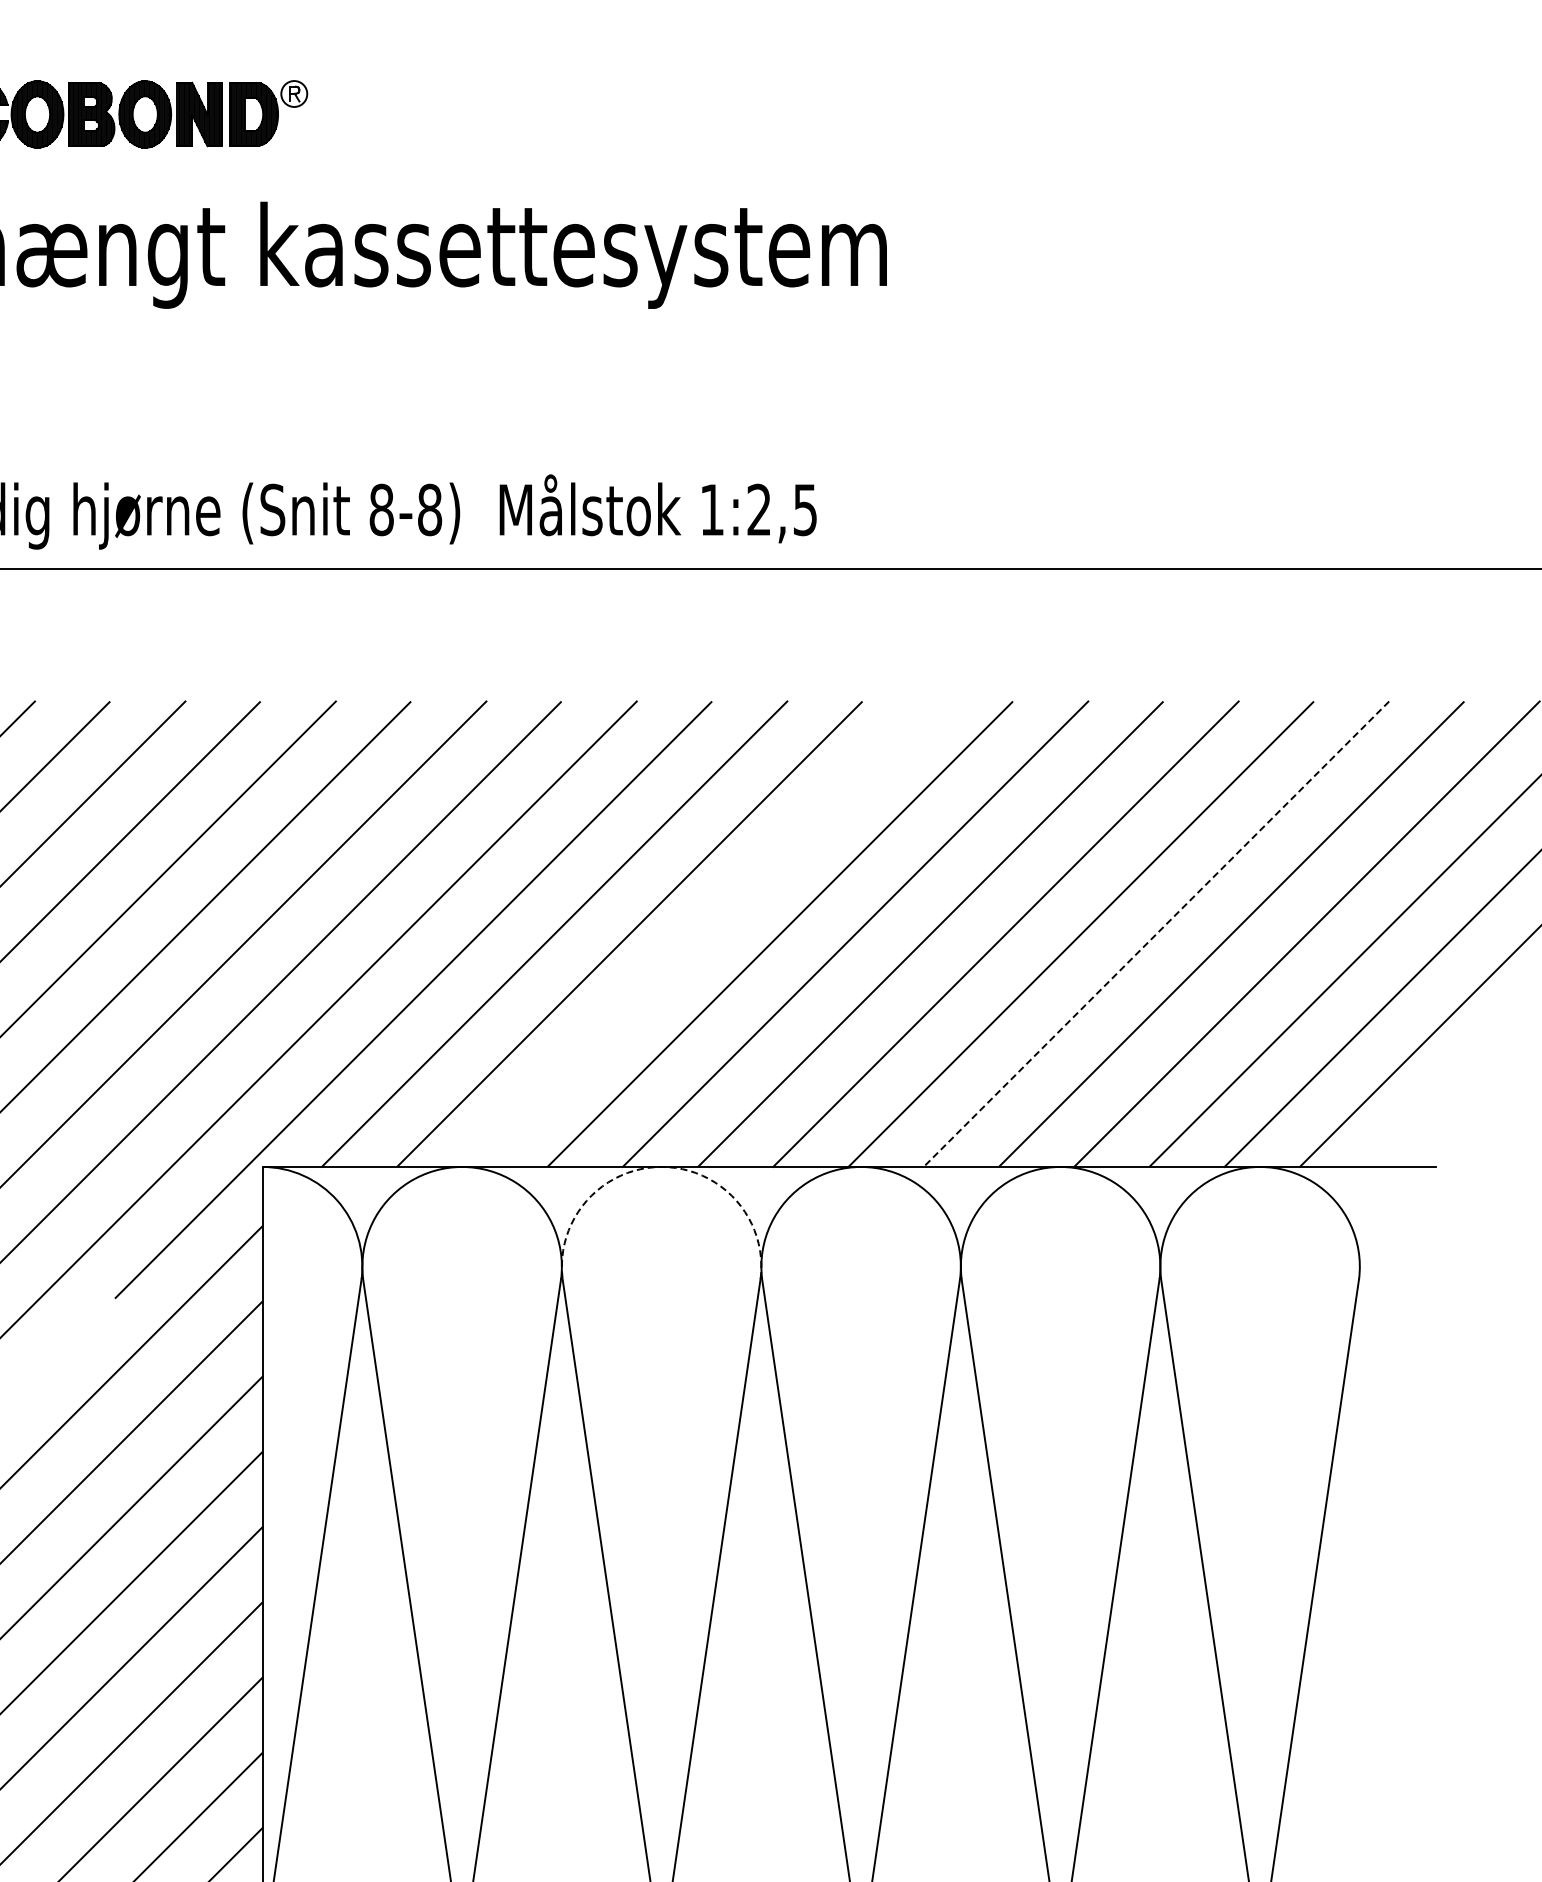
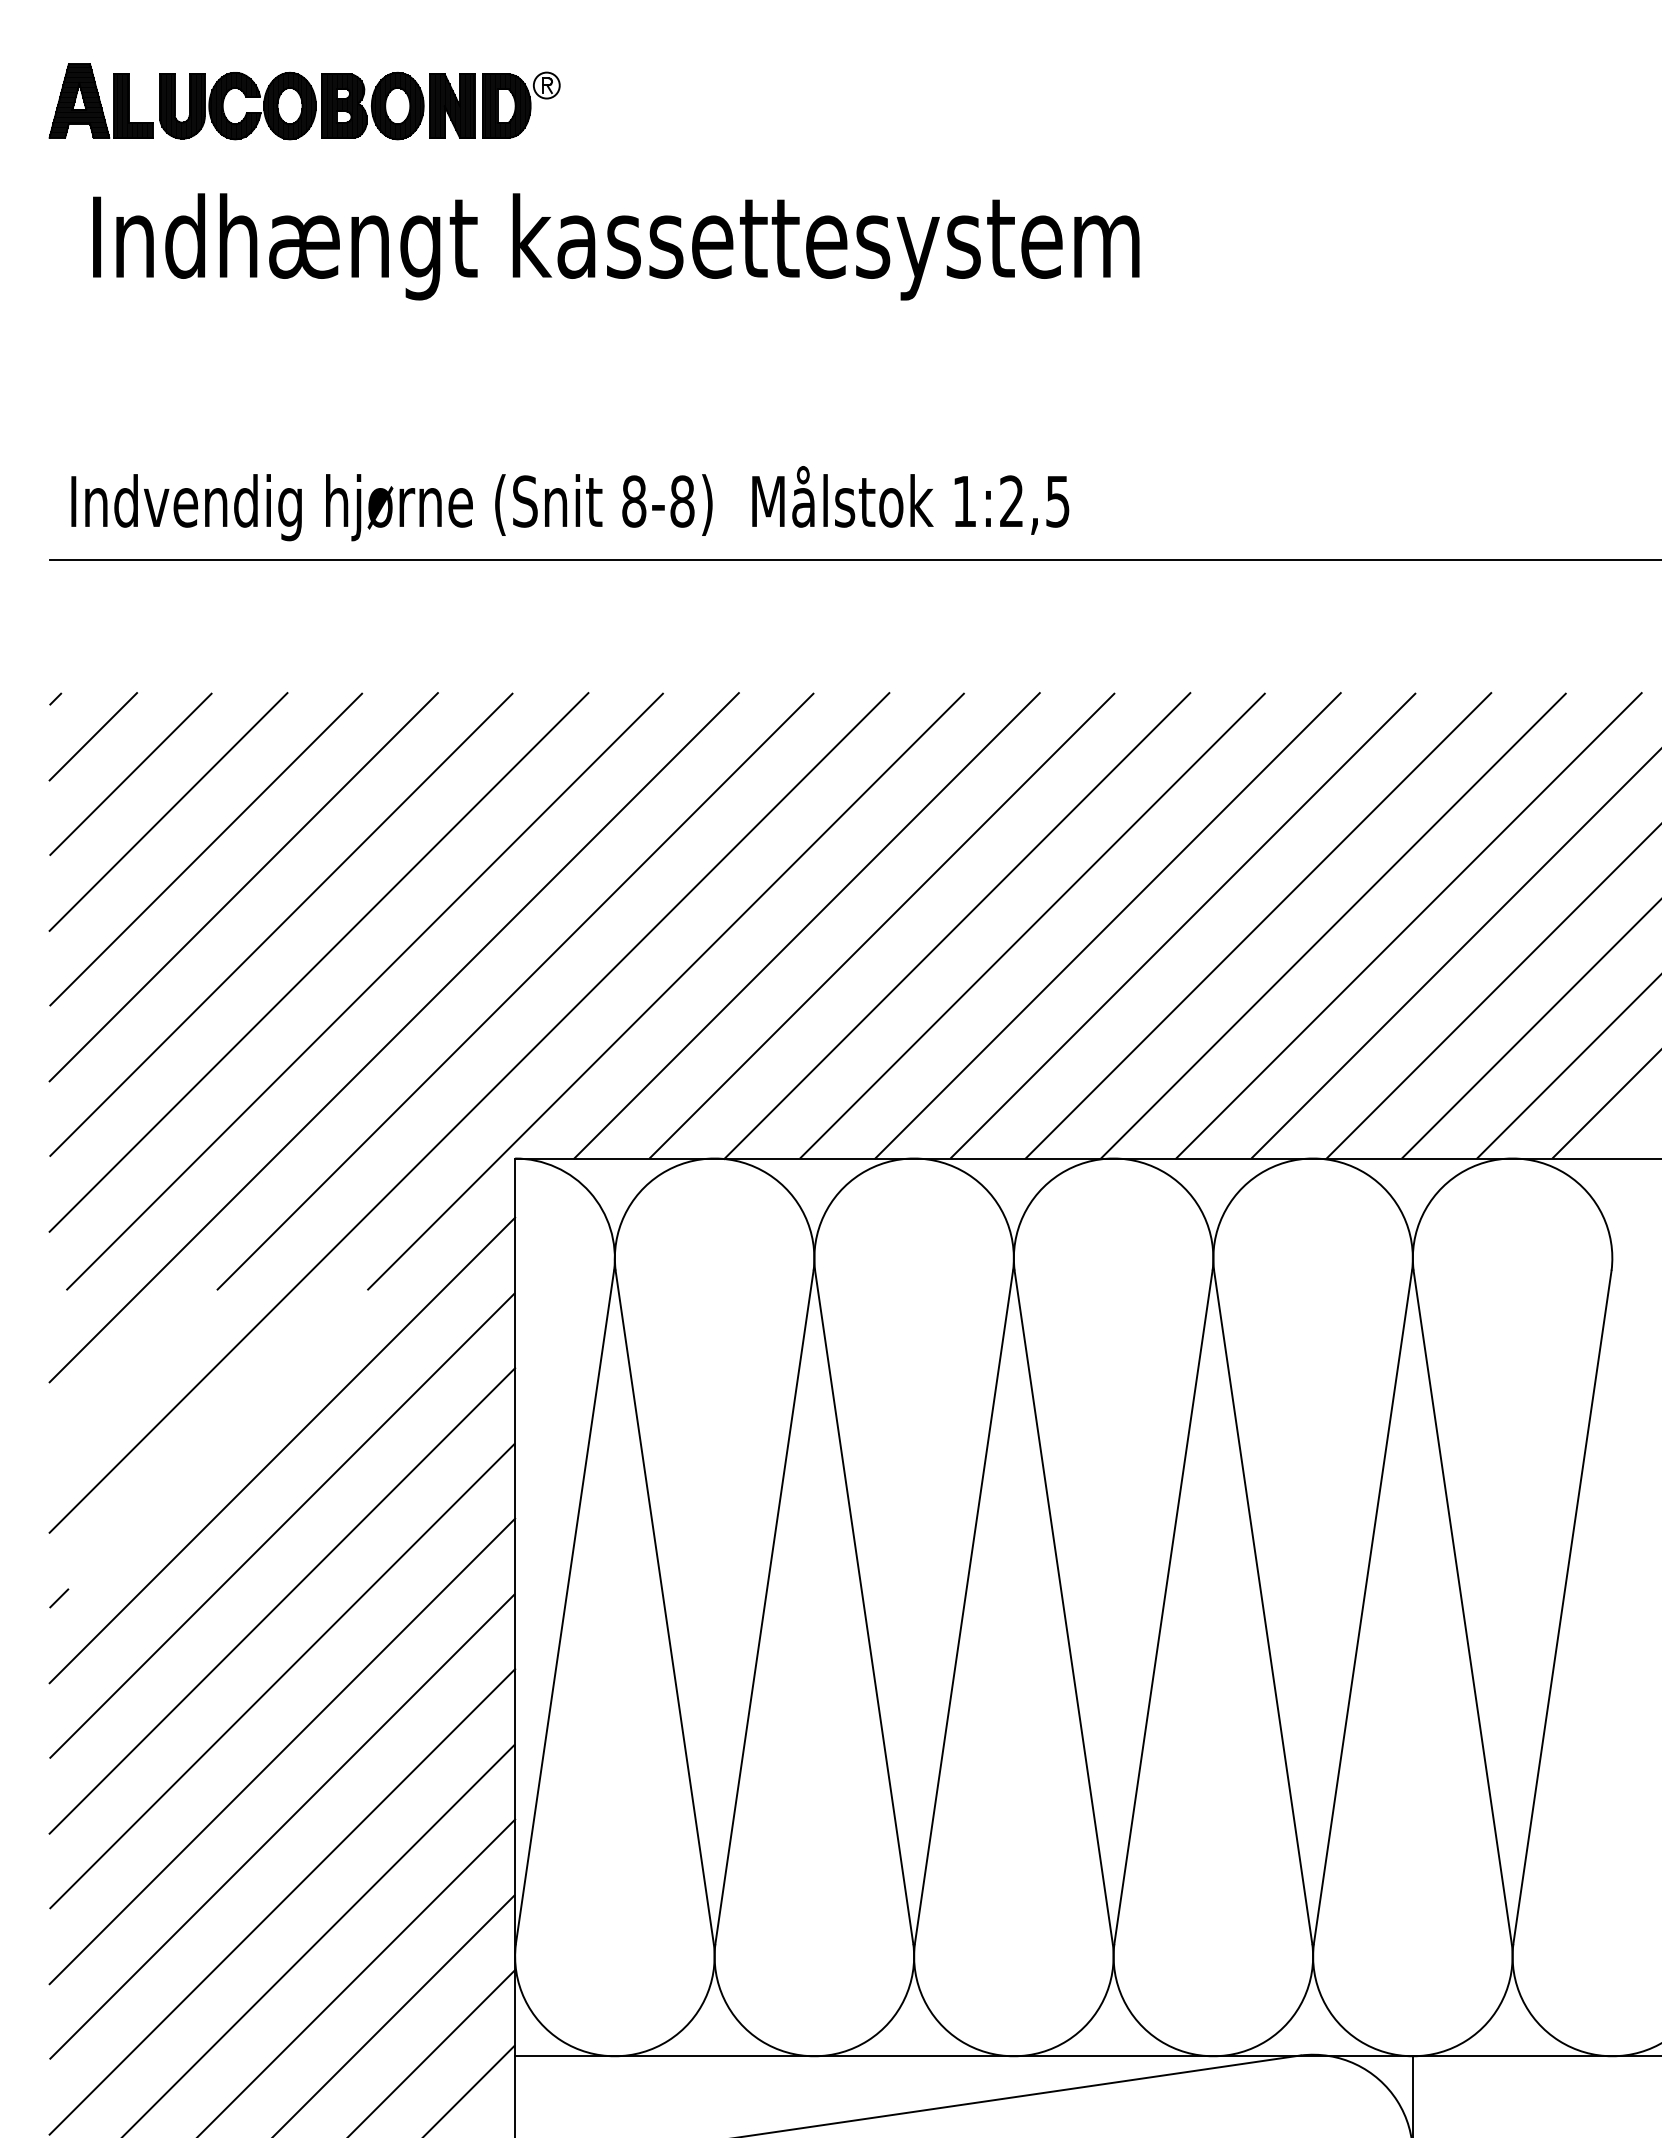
line: (705, 934) -> (957, 926), added
line: (1156, 934) -> (1408, 926), dashed -> solid
arc: (662, 1166) -> (914, 1158), dashed -> solid

